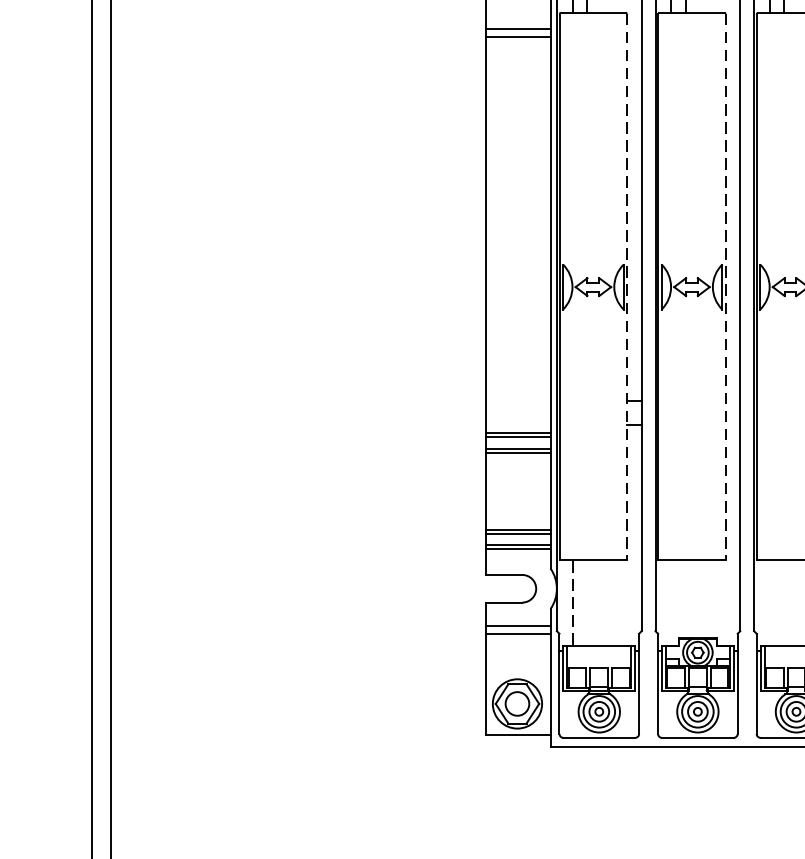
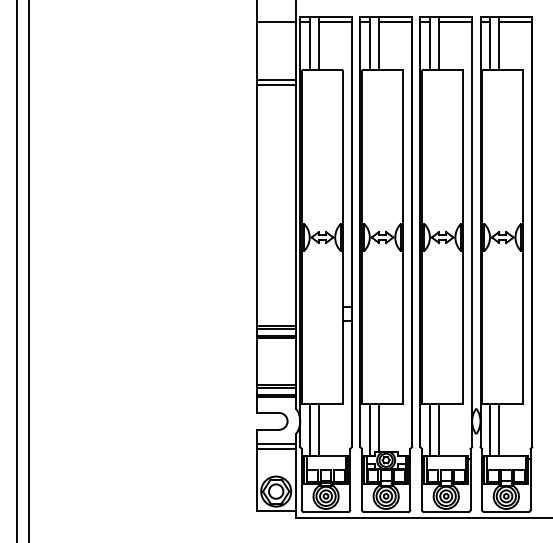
line: (626, 287) -> (342, 237), dashed -> solid
line: (724, 287) -> (402, 237), dashed -> solid
line: (685, 598) -> (378, 427), added
line: (572, 603) -> (309, 430), dashed -> solid
line: (586, 603) -> (318, 430), added
line: (672, 603) -> (370, 430), added
line: (770, 603) -> (430, 430), added
line: (783, 603) -> (438, 430), added

